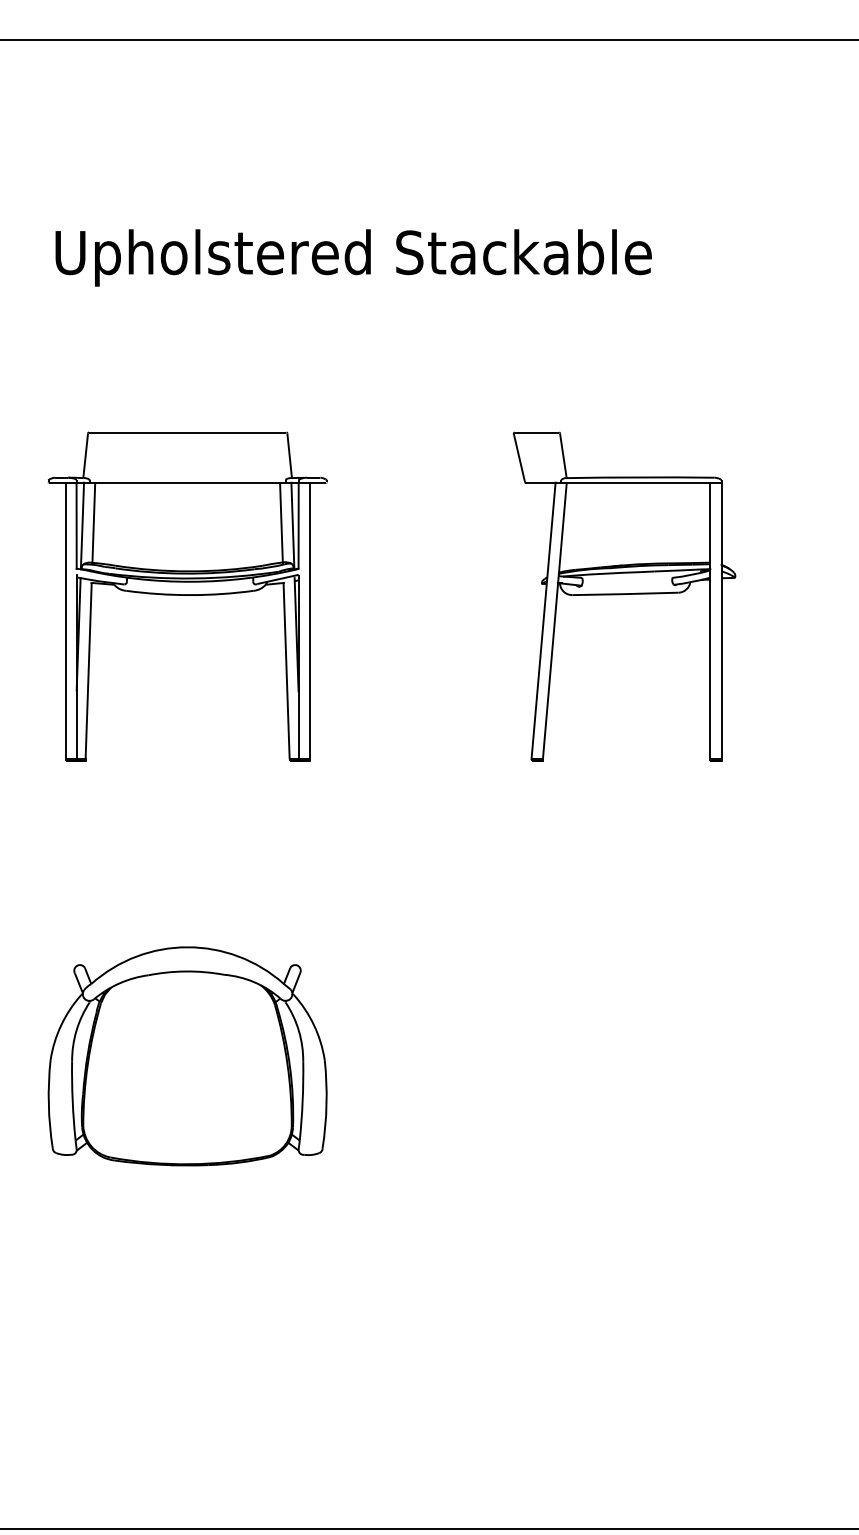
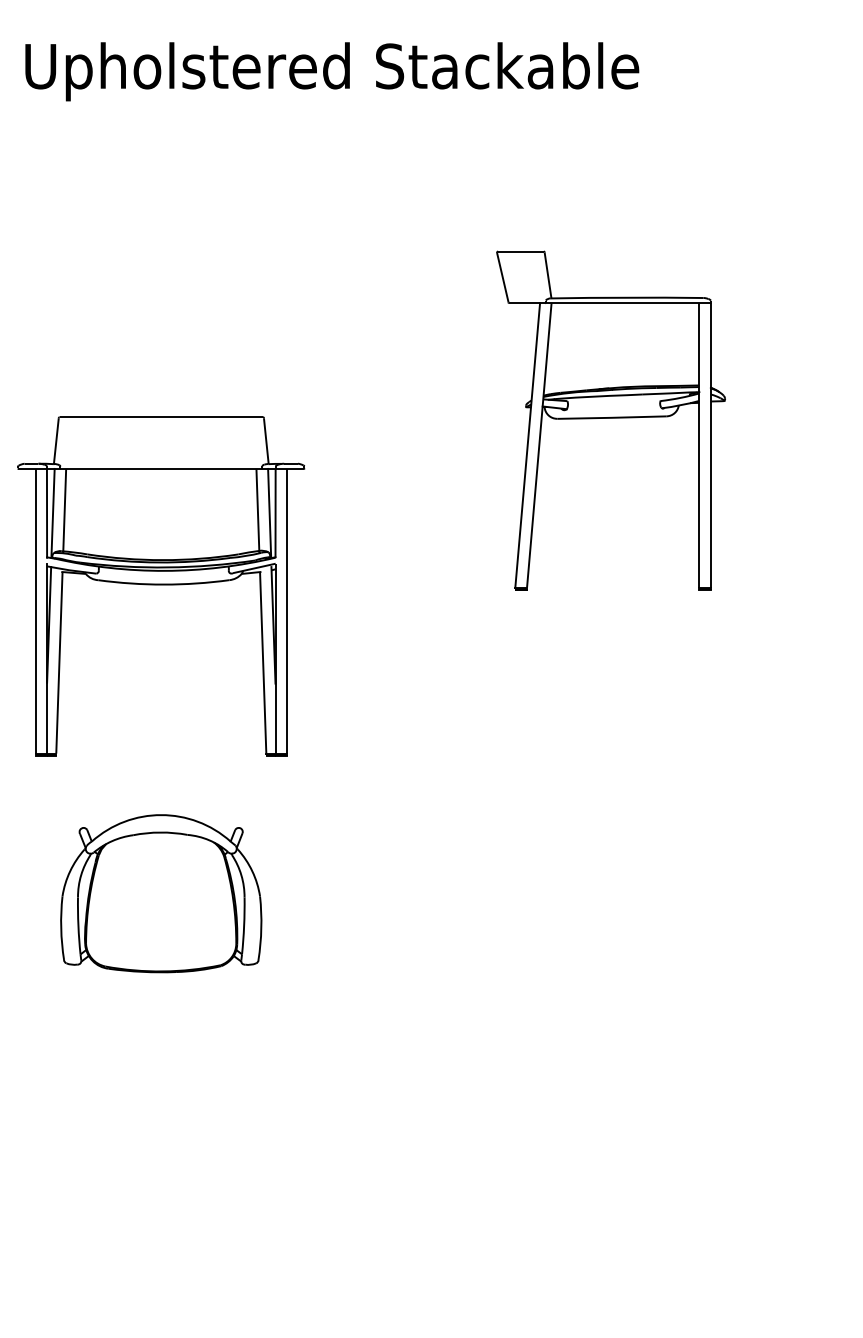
part: (187, 596) -> (161, 586), moved
part: (187, 1056) -> (161, 893), size x0.7

